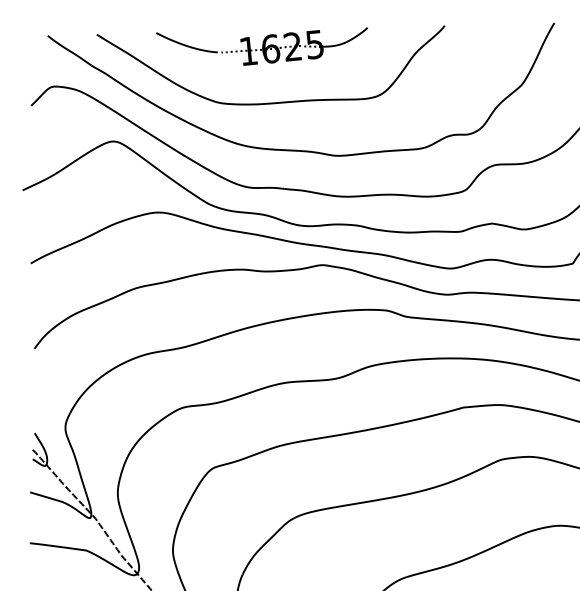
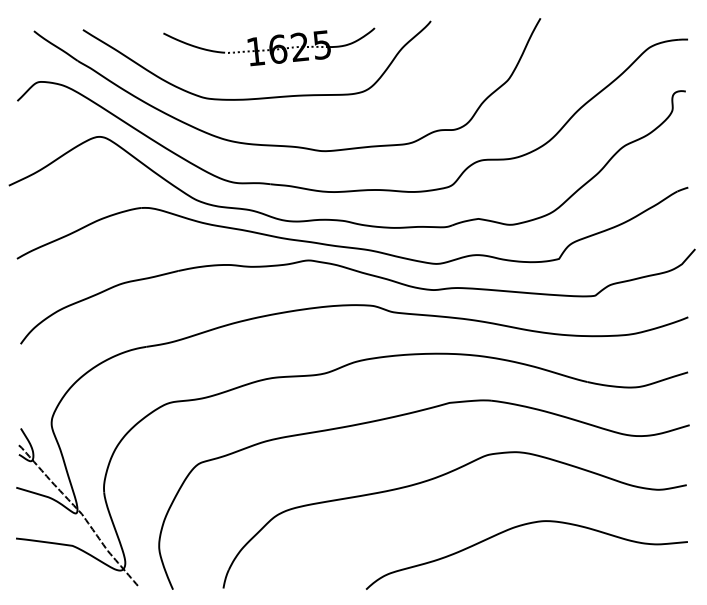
part: (262, 46) -> (269, 46), moved

